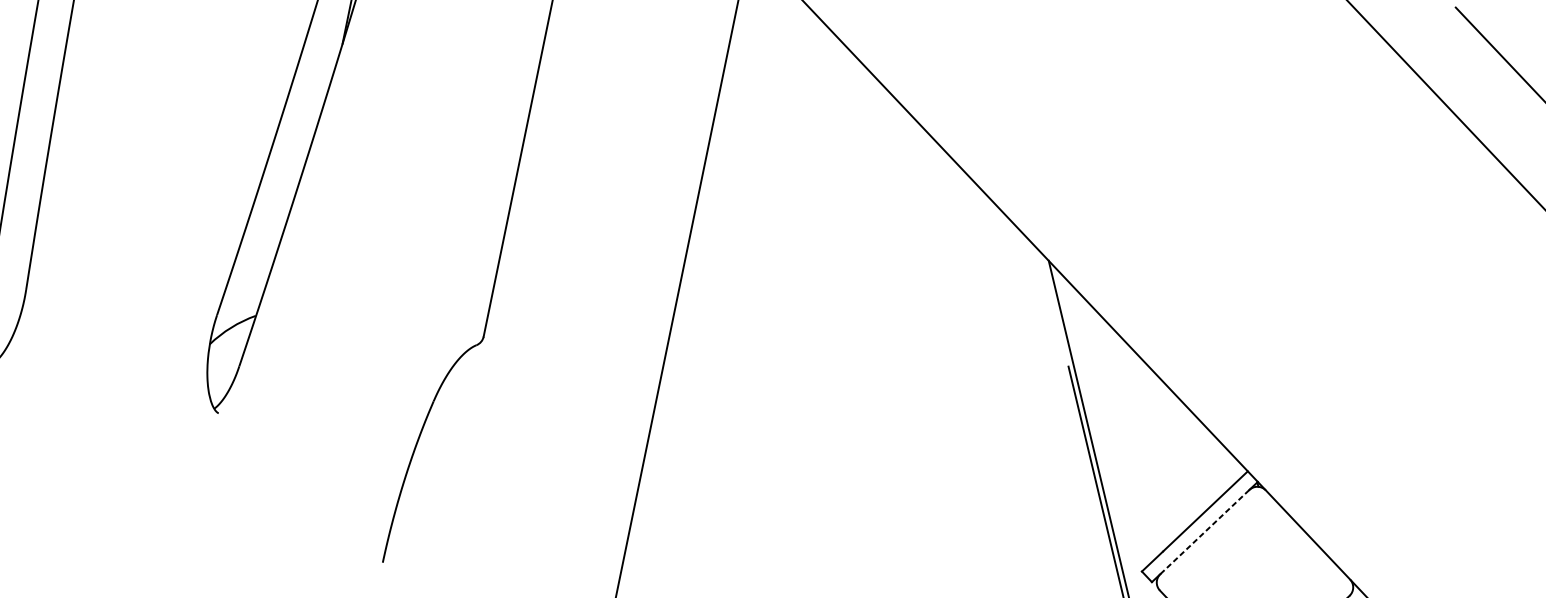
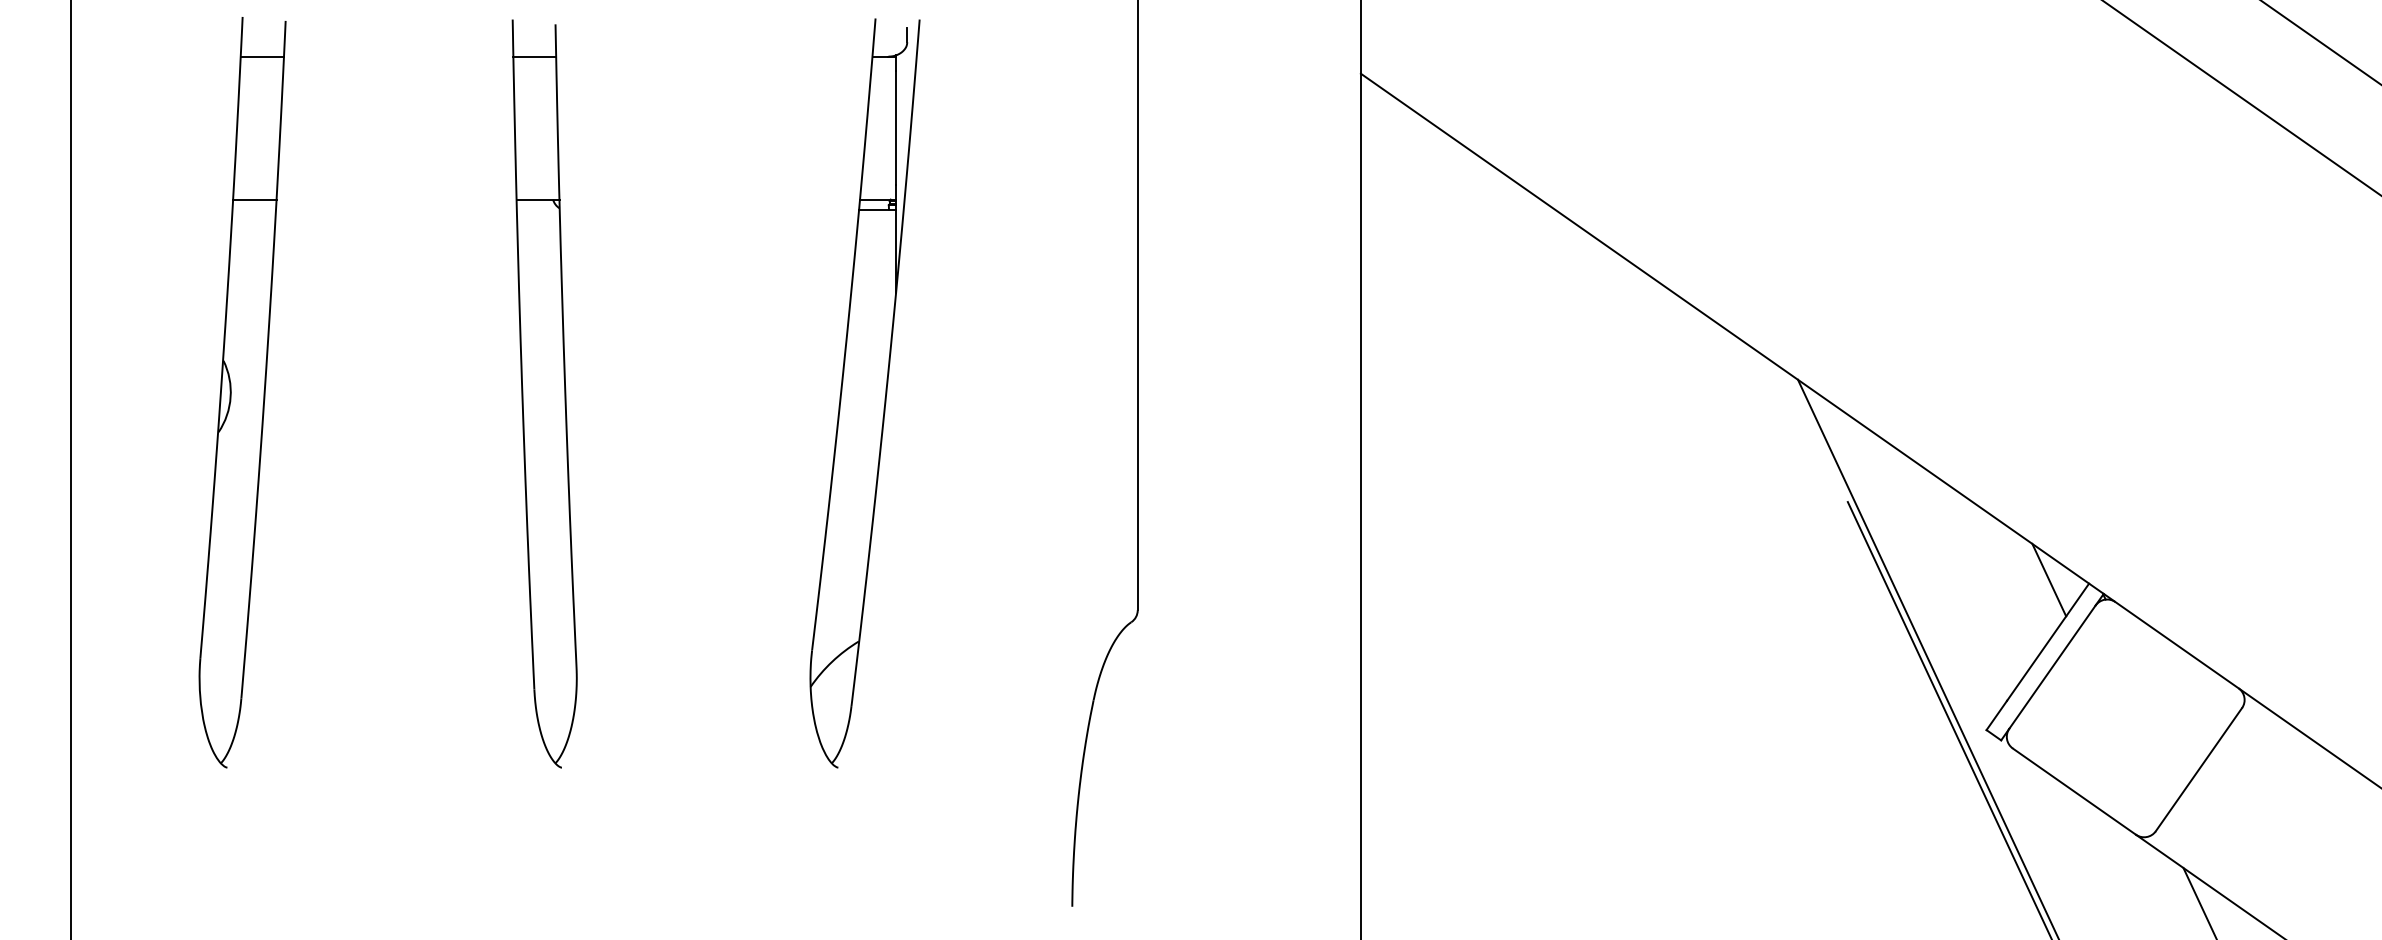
line: (1216, 461) -> (2049, 579), added
line: (1205, 531) -> (2052, 666), dashed -> solid

